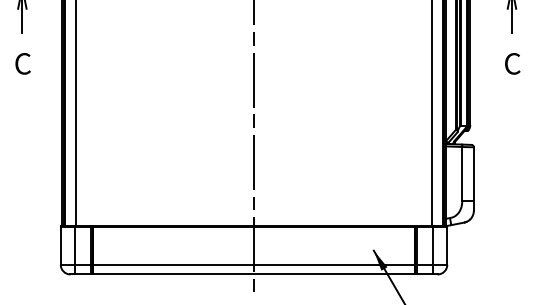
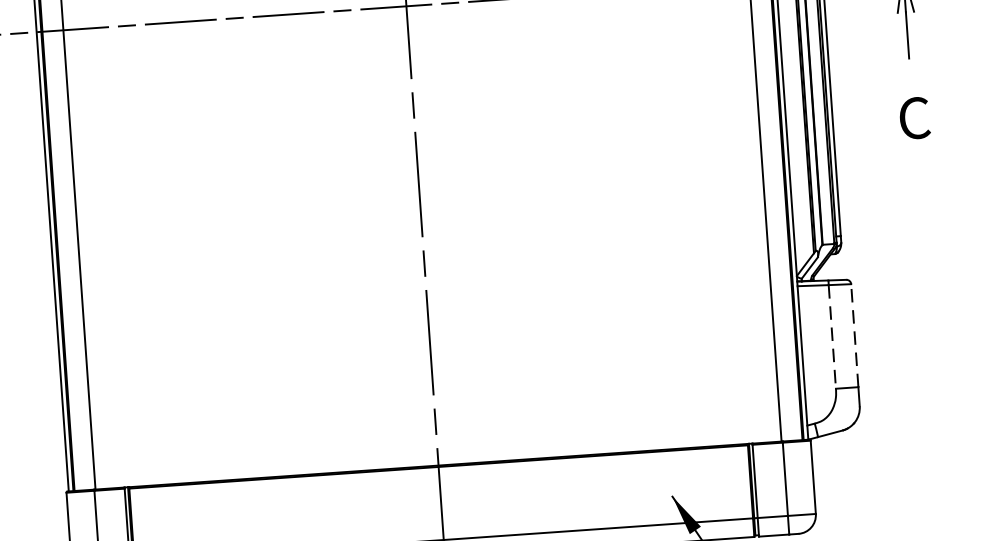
line: (462, 173) -> (832, 336), solid -> dashed
line: (473, 174) -> (854, 336), solid -> dashed

